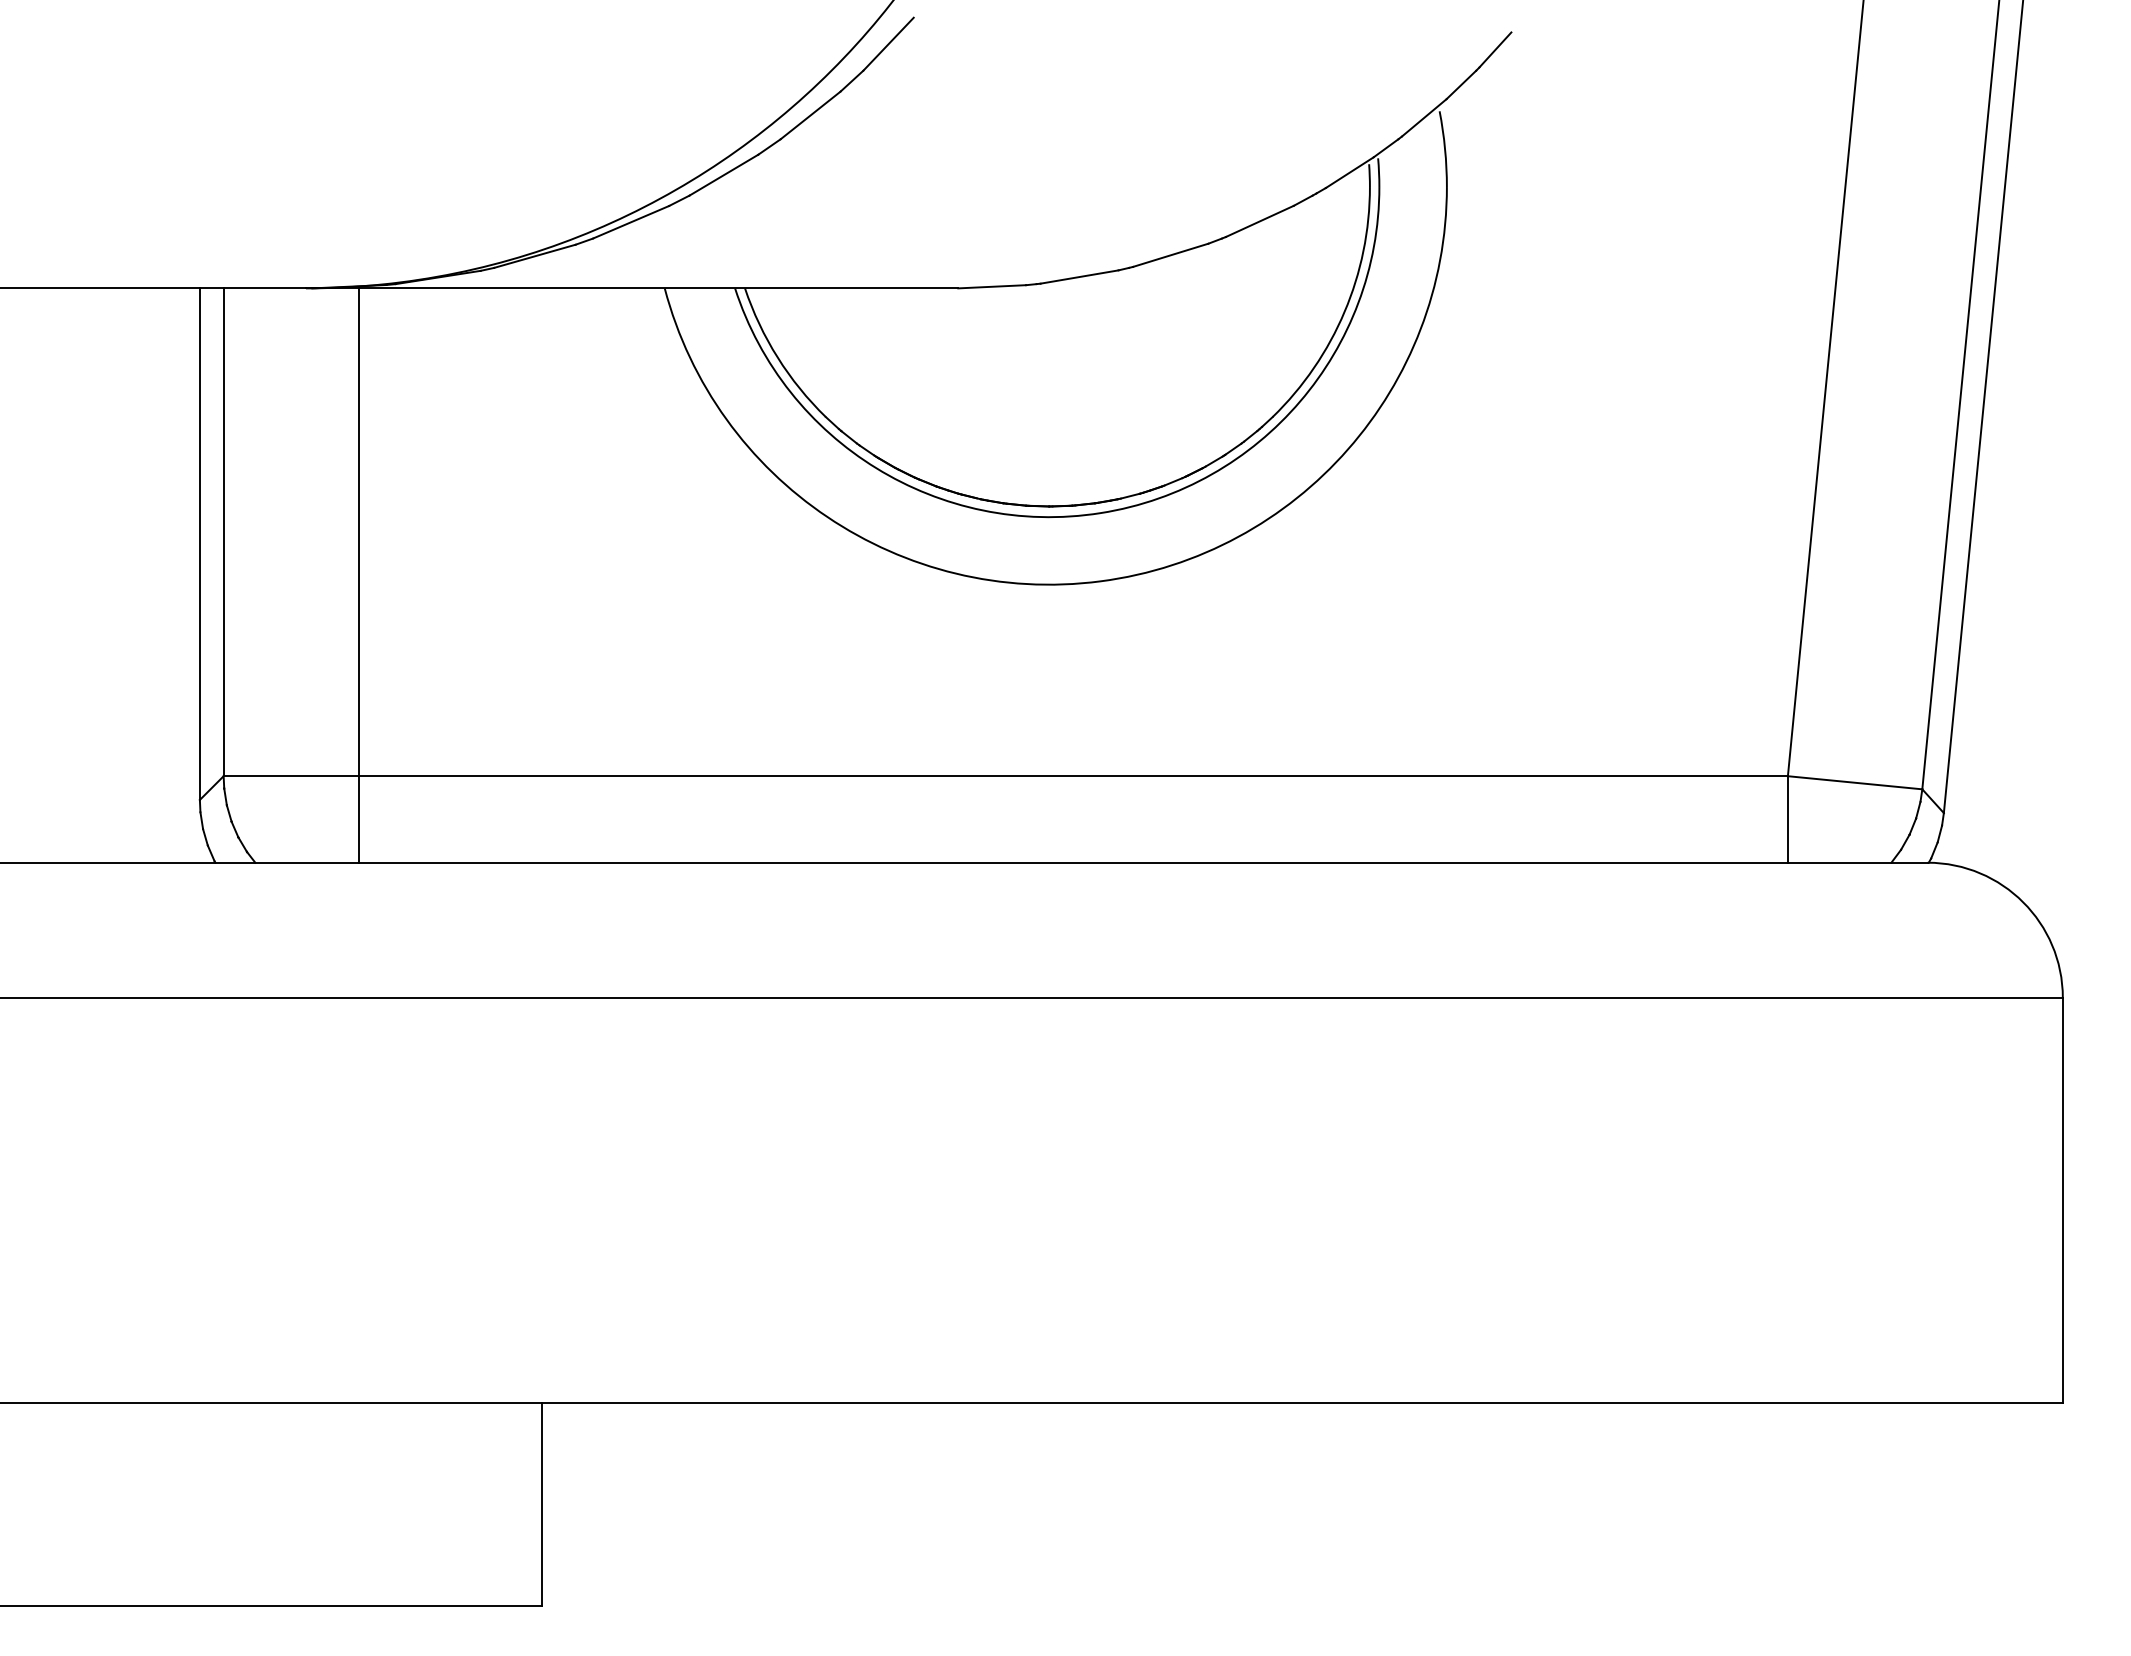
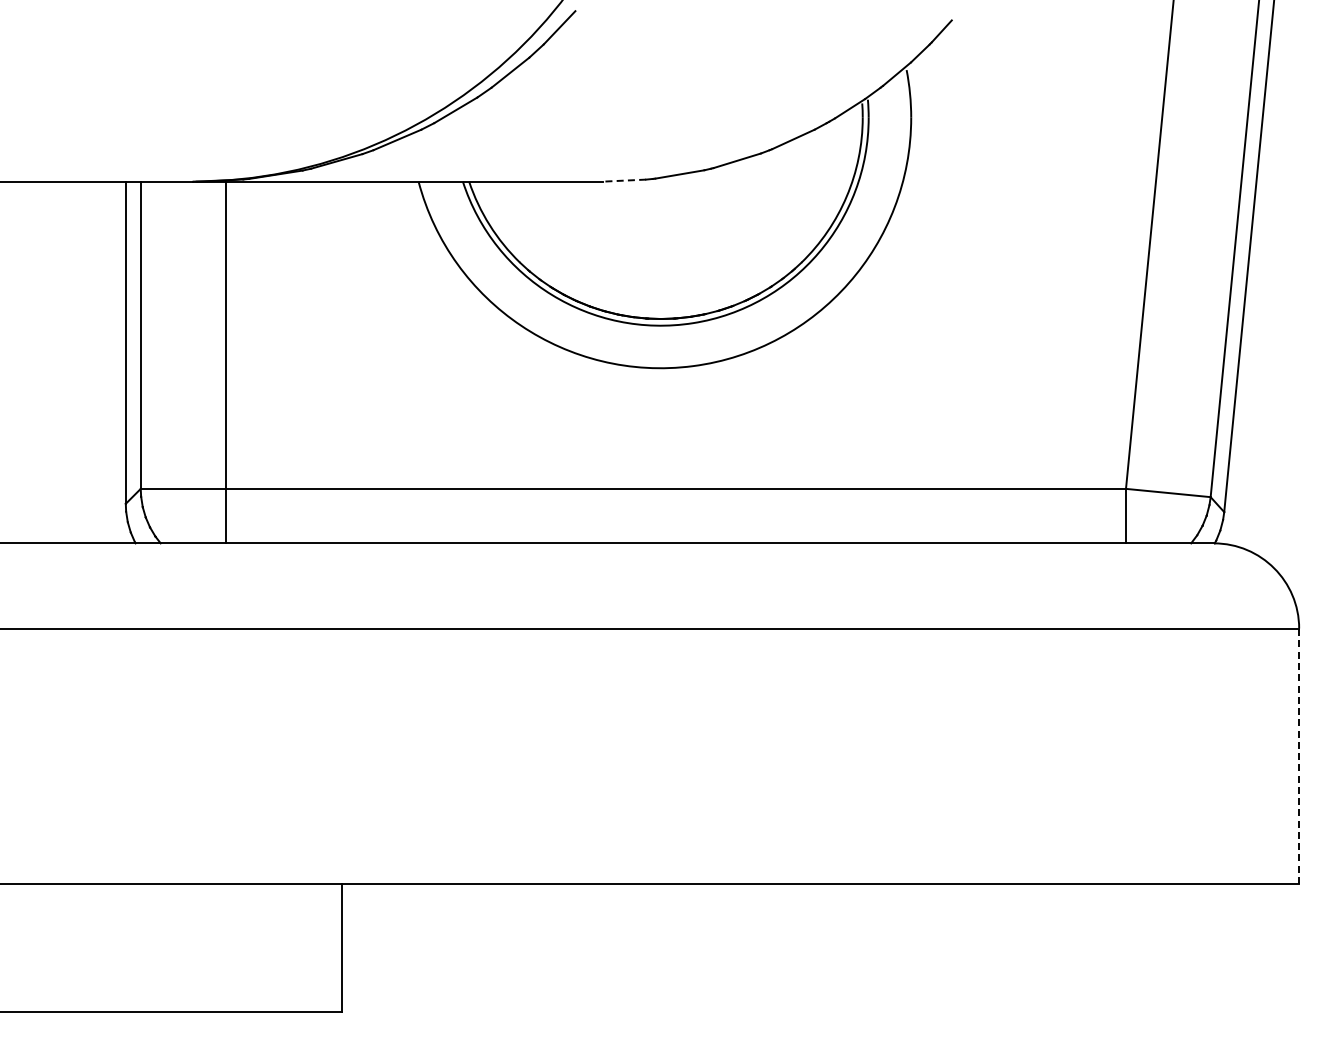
line: (991, 286) -> (624, 180), solid -> dashed
line: (2063, 1201) -> (1299, 756), solid -> dashed

